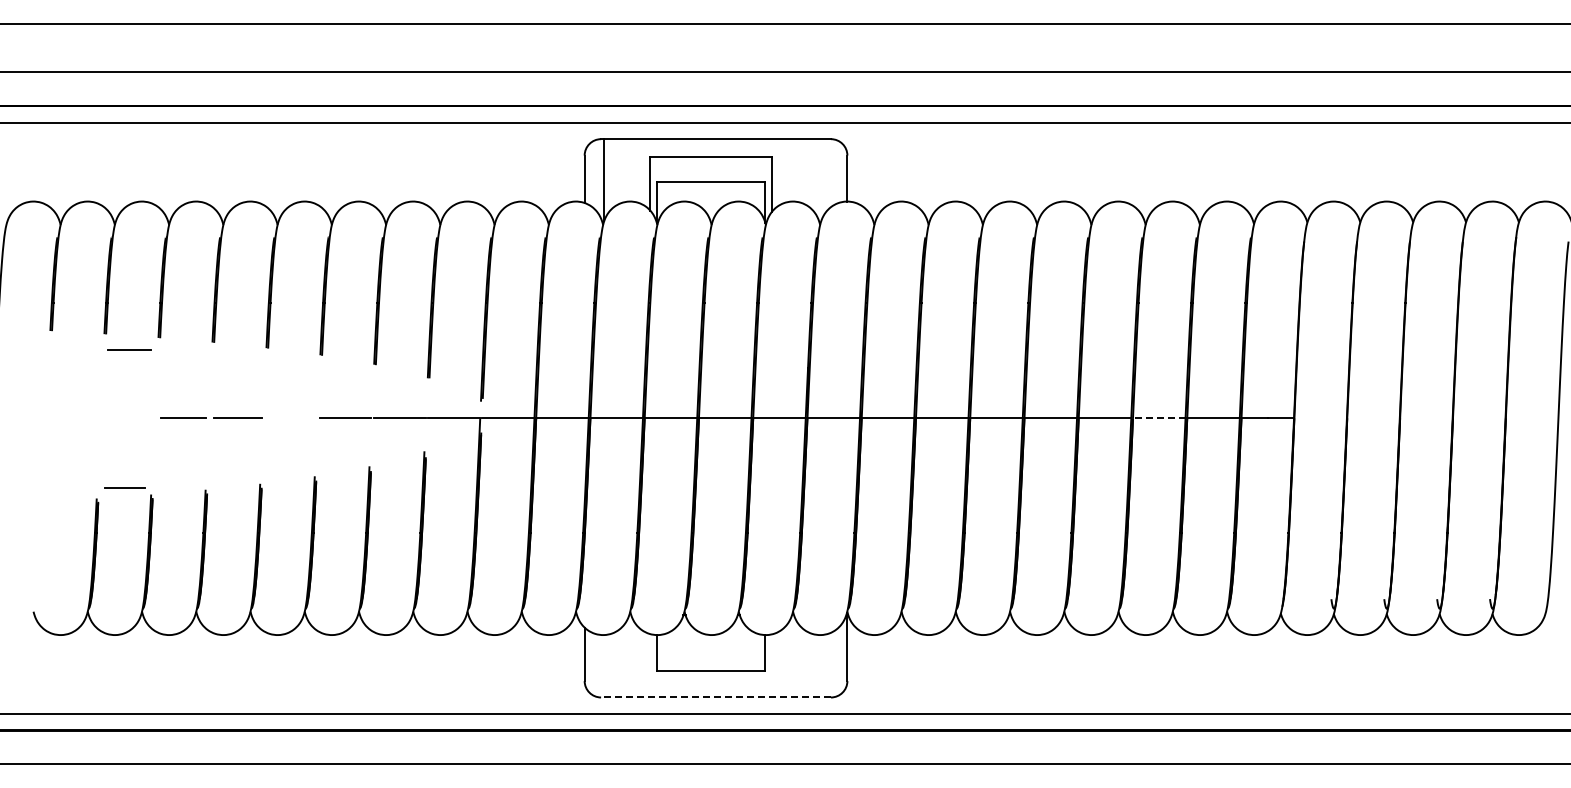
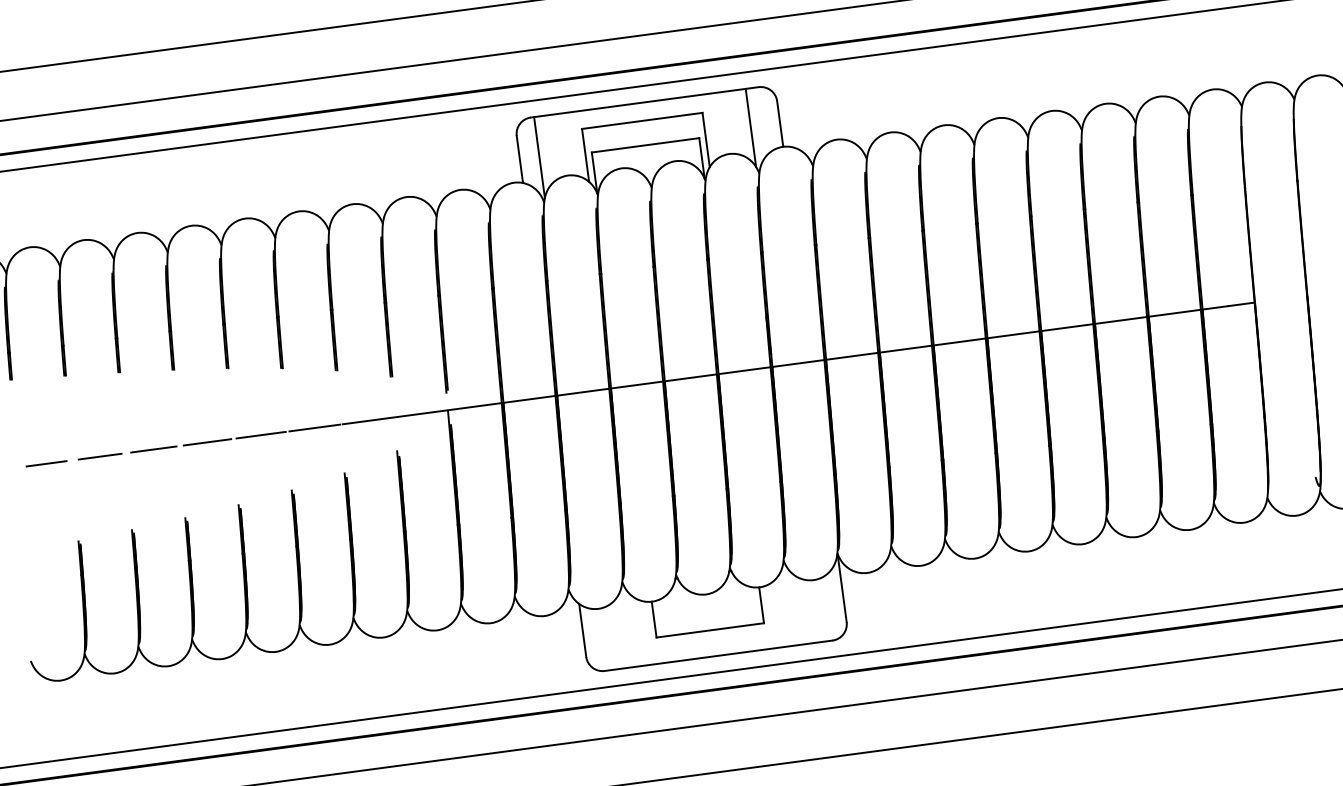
line: (817, 178) -> (750, 127), added
line: (129, 349) -> (100, 455), moved
line: (291, 418) -> (260, 435), added
line: (1158, 418) -> (1120, 320), dashed -> solid
line: (124, 487) -> (45, 463), moved
line: (716, 697) -> (719, 655), dashed -> solid

